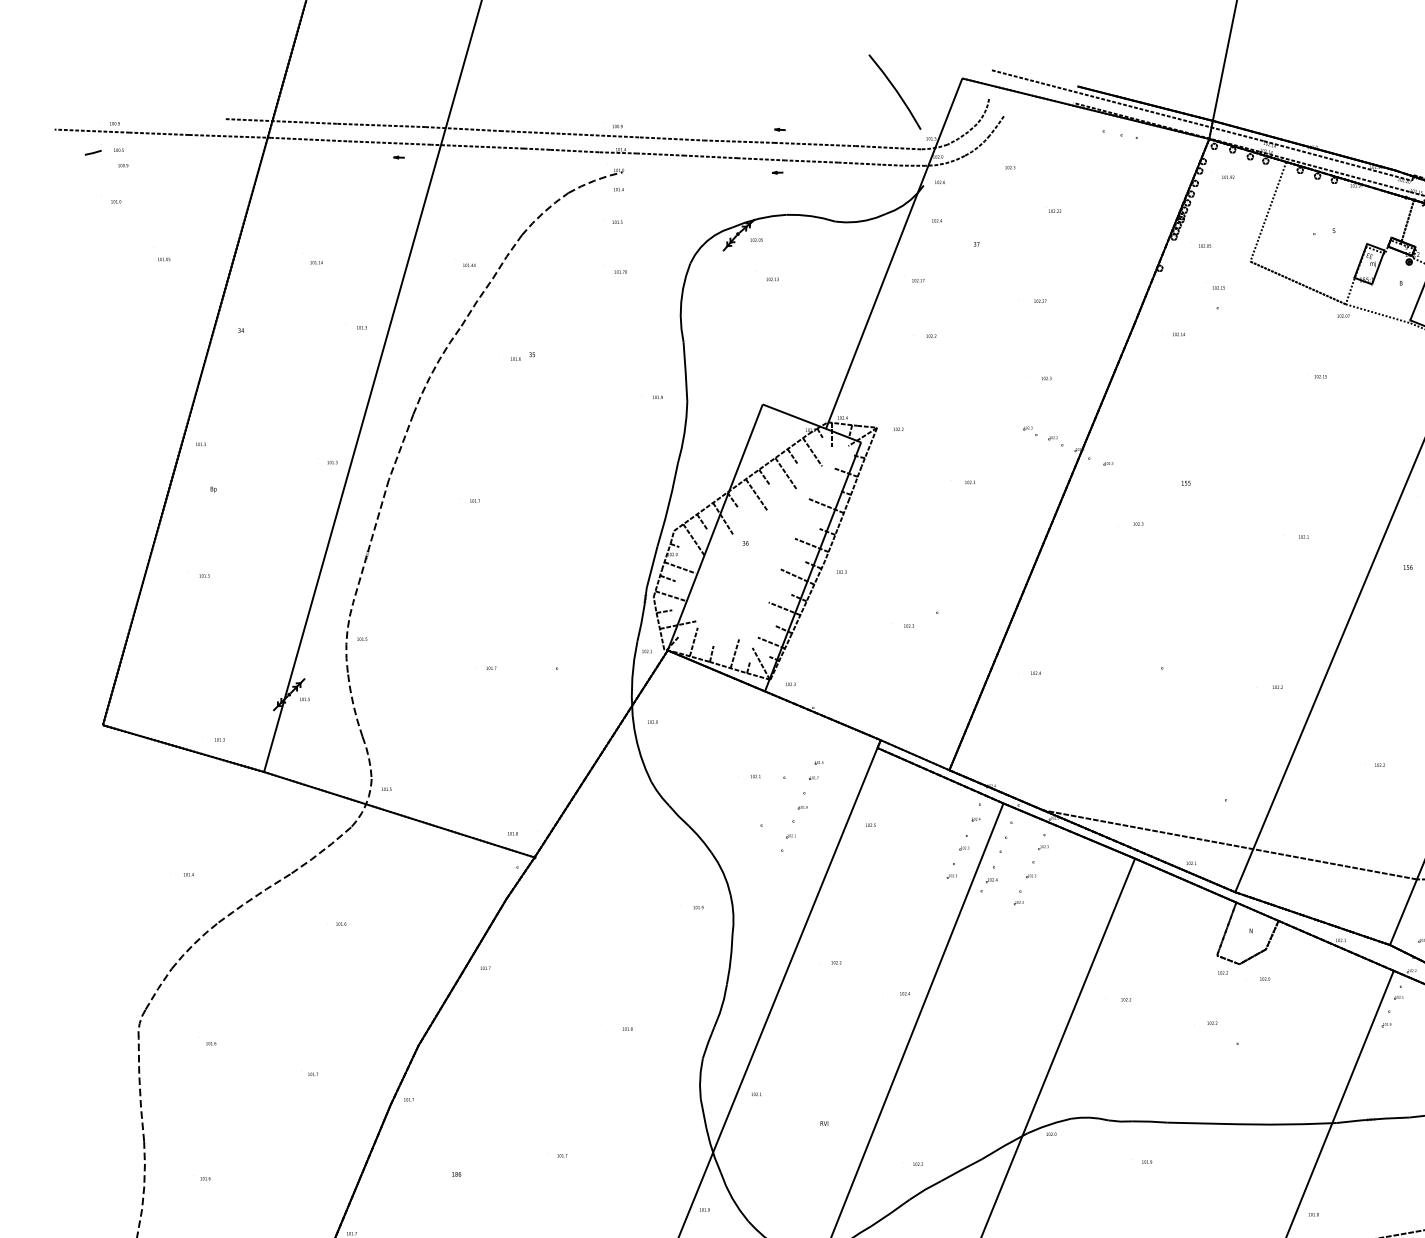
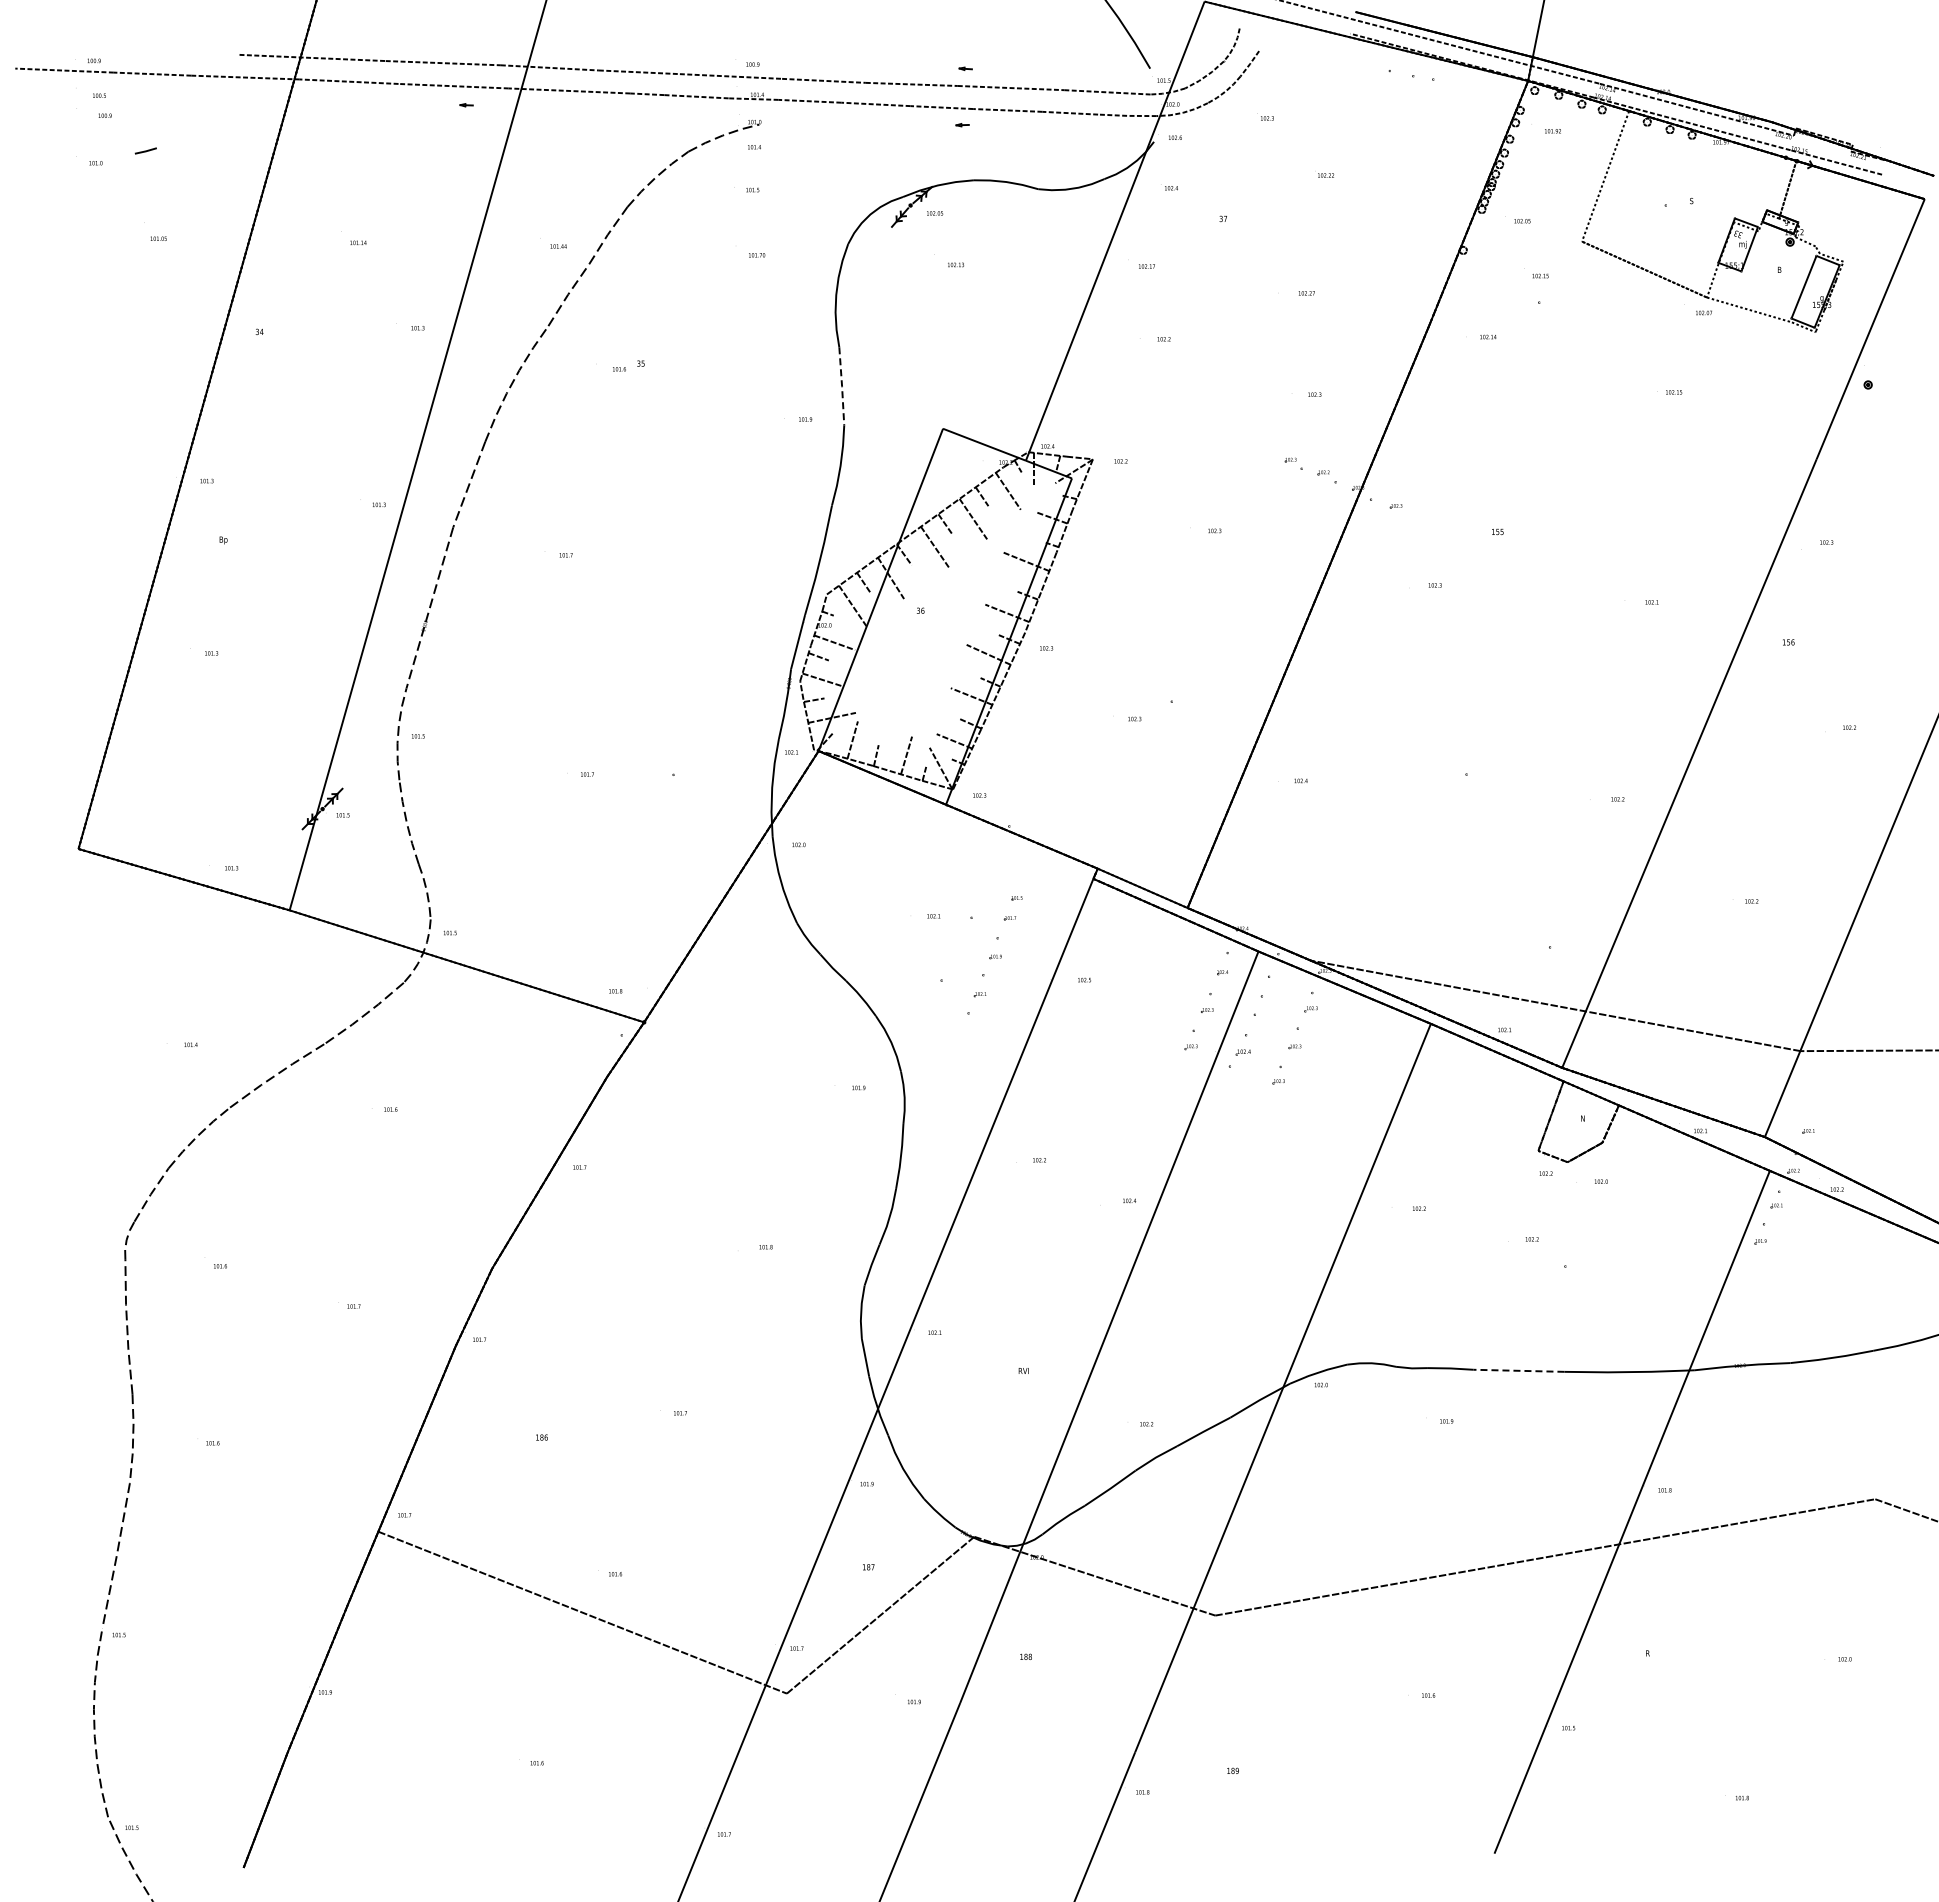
line: (92, 152) -> (145, 150), moved
line: (686, 372) -> (842, 386), solid -> dashed
line: (1201, 1123) -> (1518, 1370), solid -> dashed

